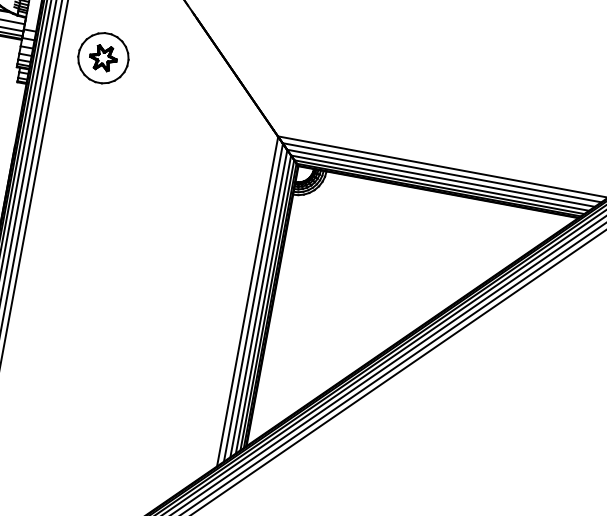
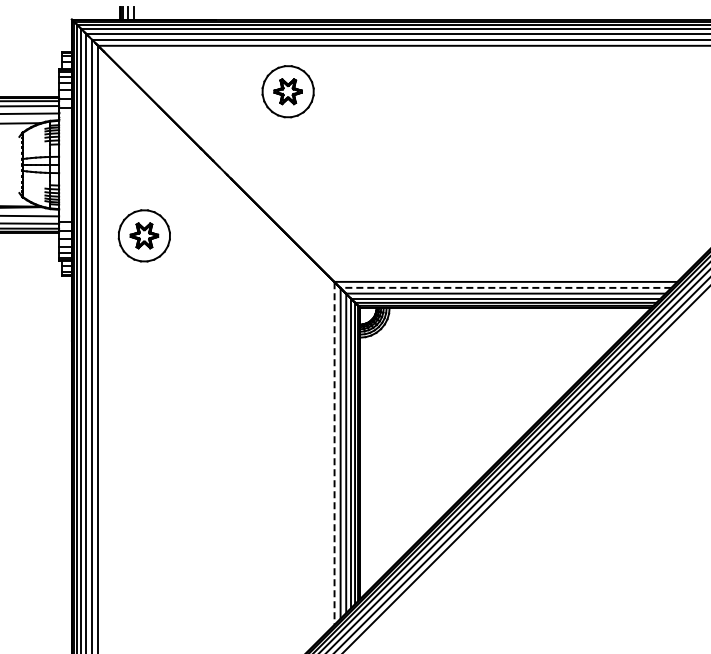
line: (441, 172) -> (505, 287), solid -> dashed
line: (247, 301) -> (334, 453), solid -> dashed

